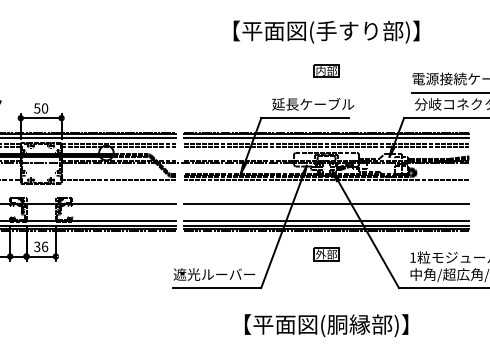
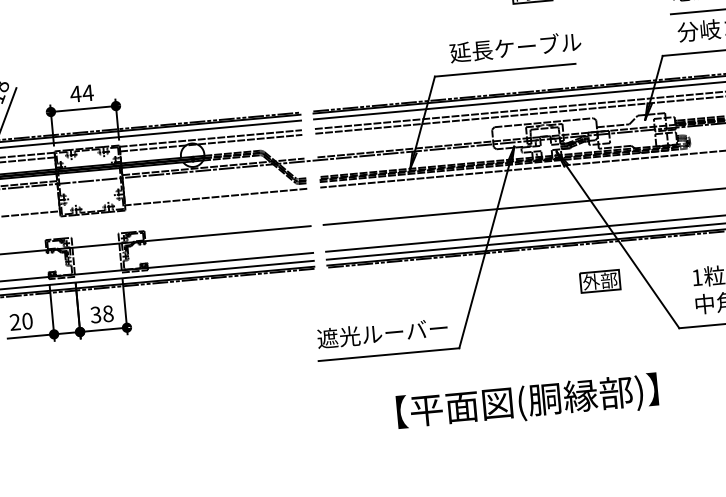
text: (40, 108) -> (80, 93), 50 -> 44
text: (44, 246) -> (107, 313), 36 -> 38
part: (326, 254) -> (600, 281), moved
text: (326, 325) -> (527, 402), moved

